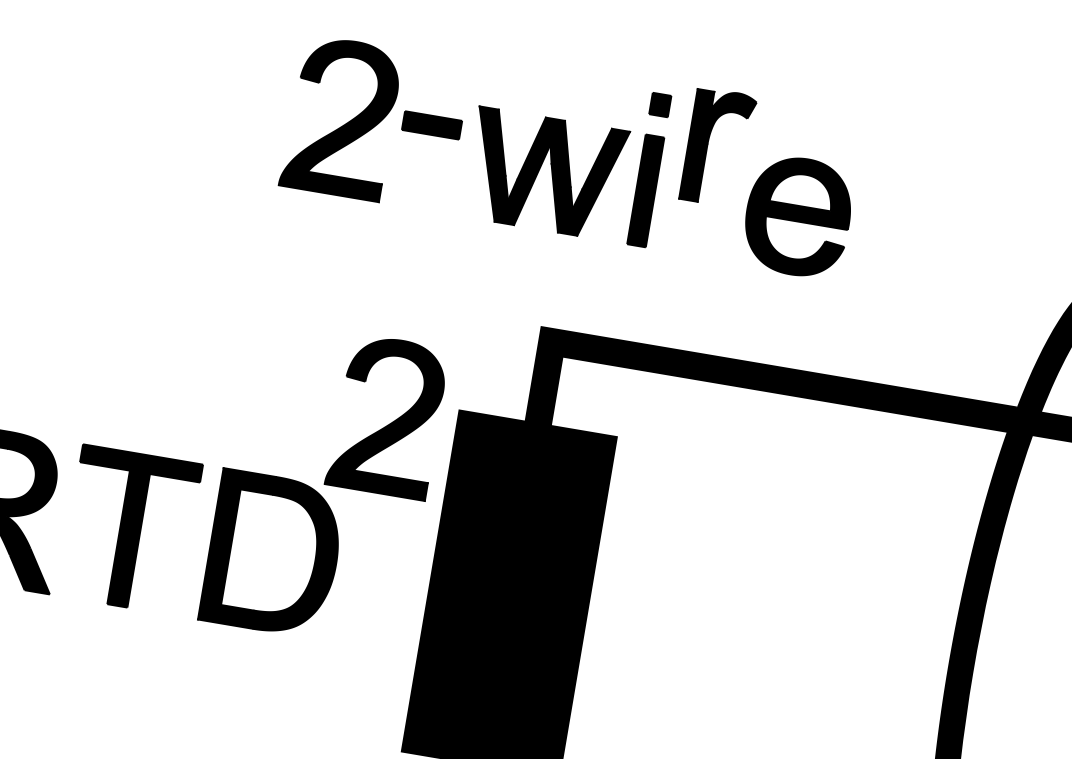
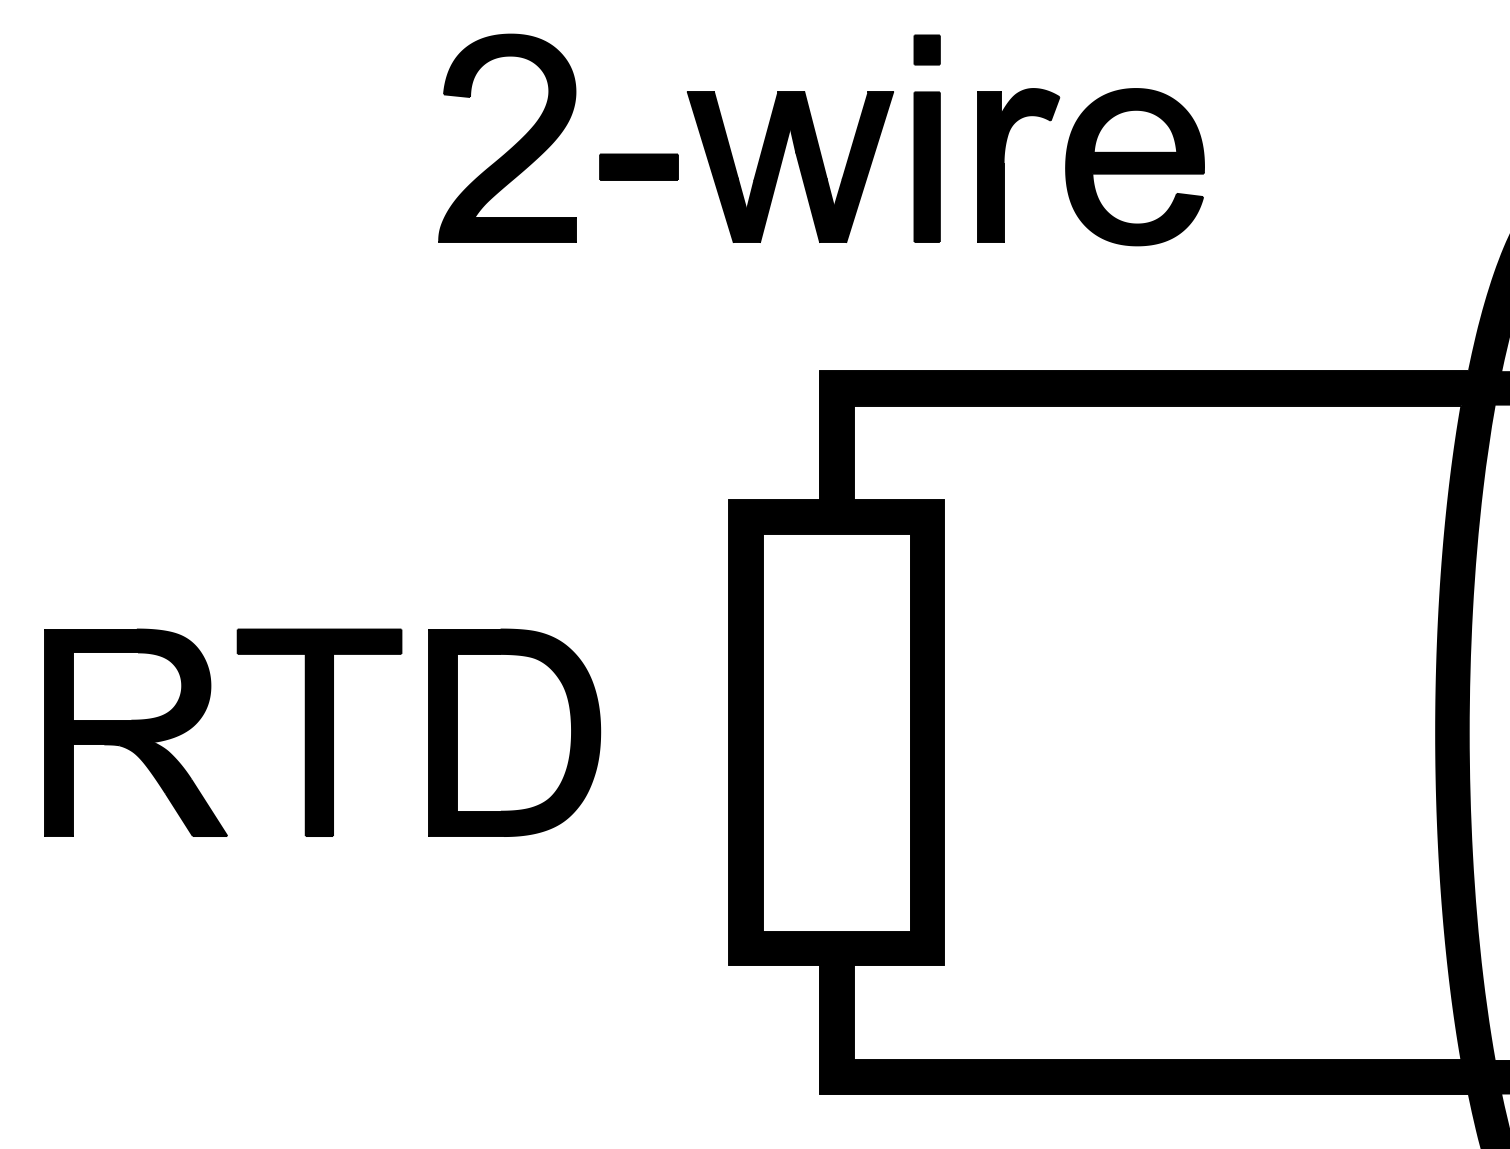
part: (431, 124) -> (638, 166), moved
part: (707, 145) -> (1004, 165), moved
part: (392, 421) -> (642, 530), removed

